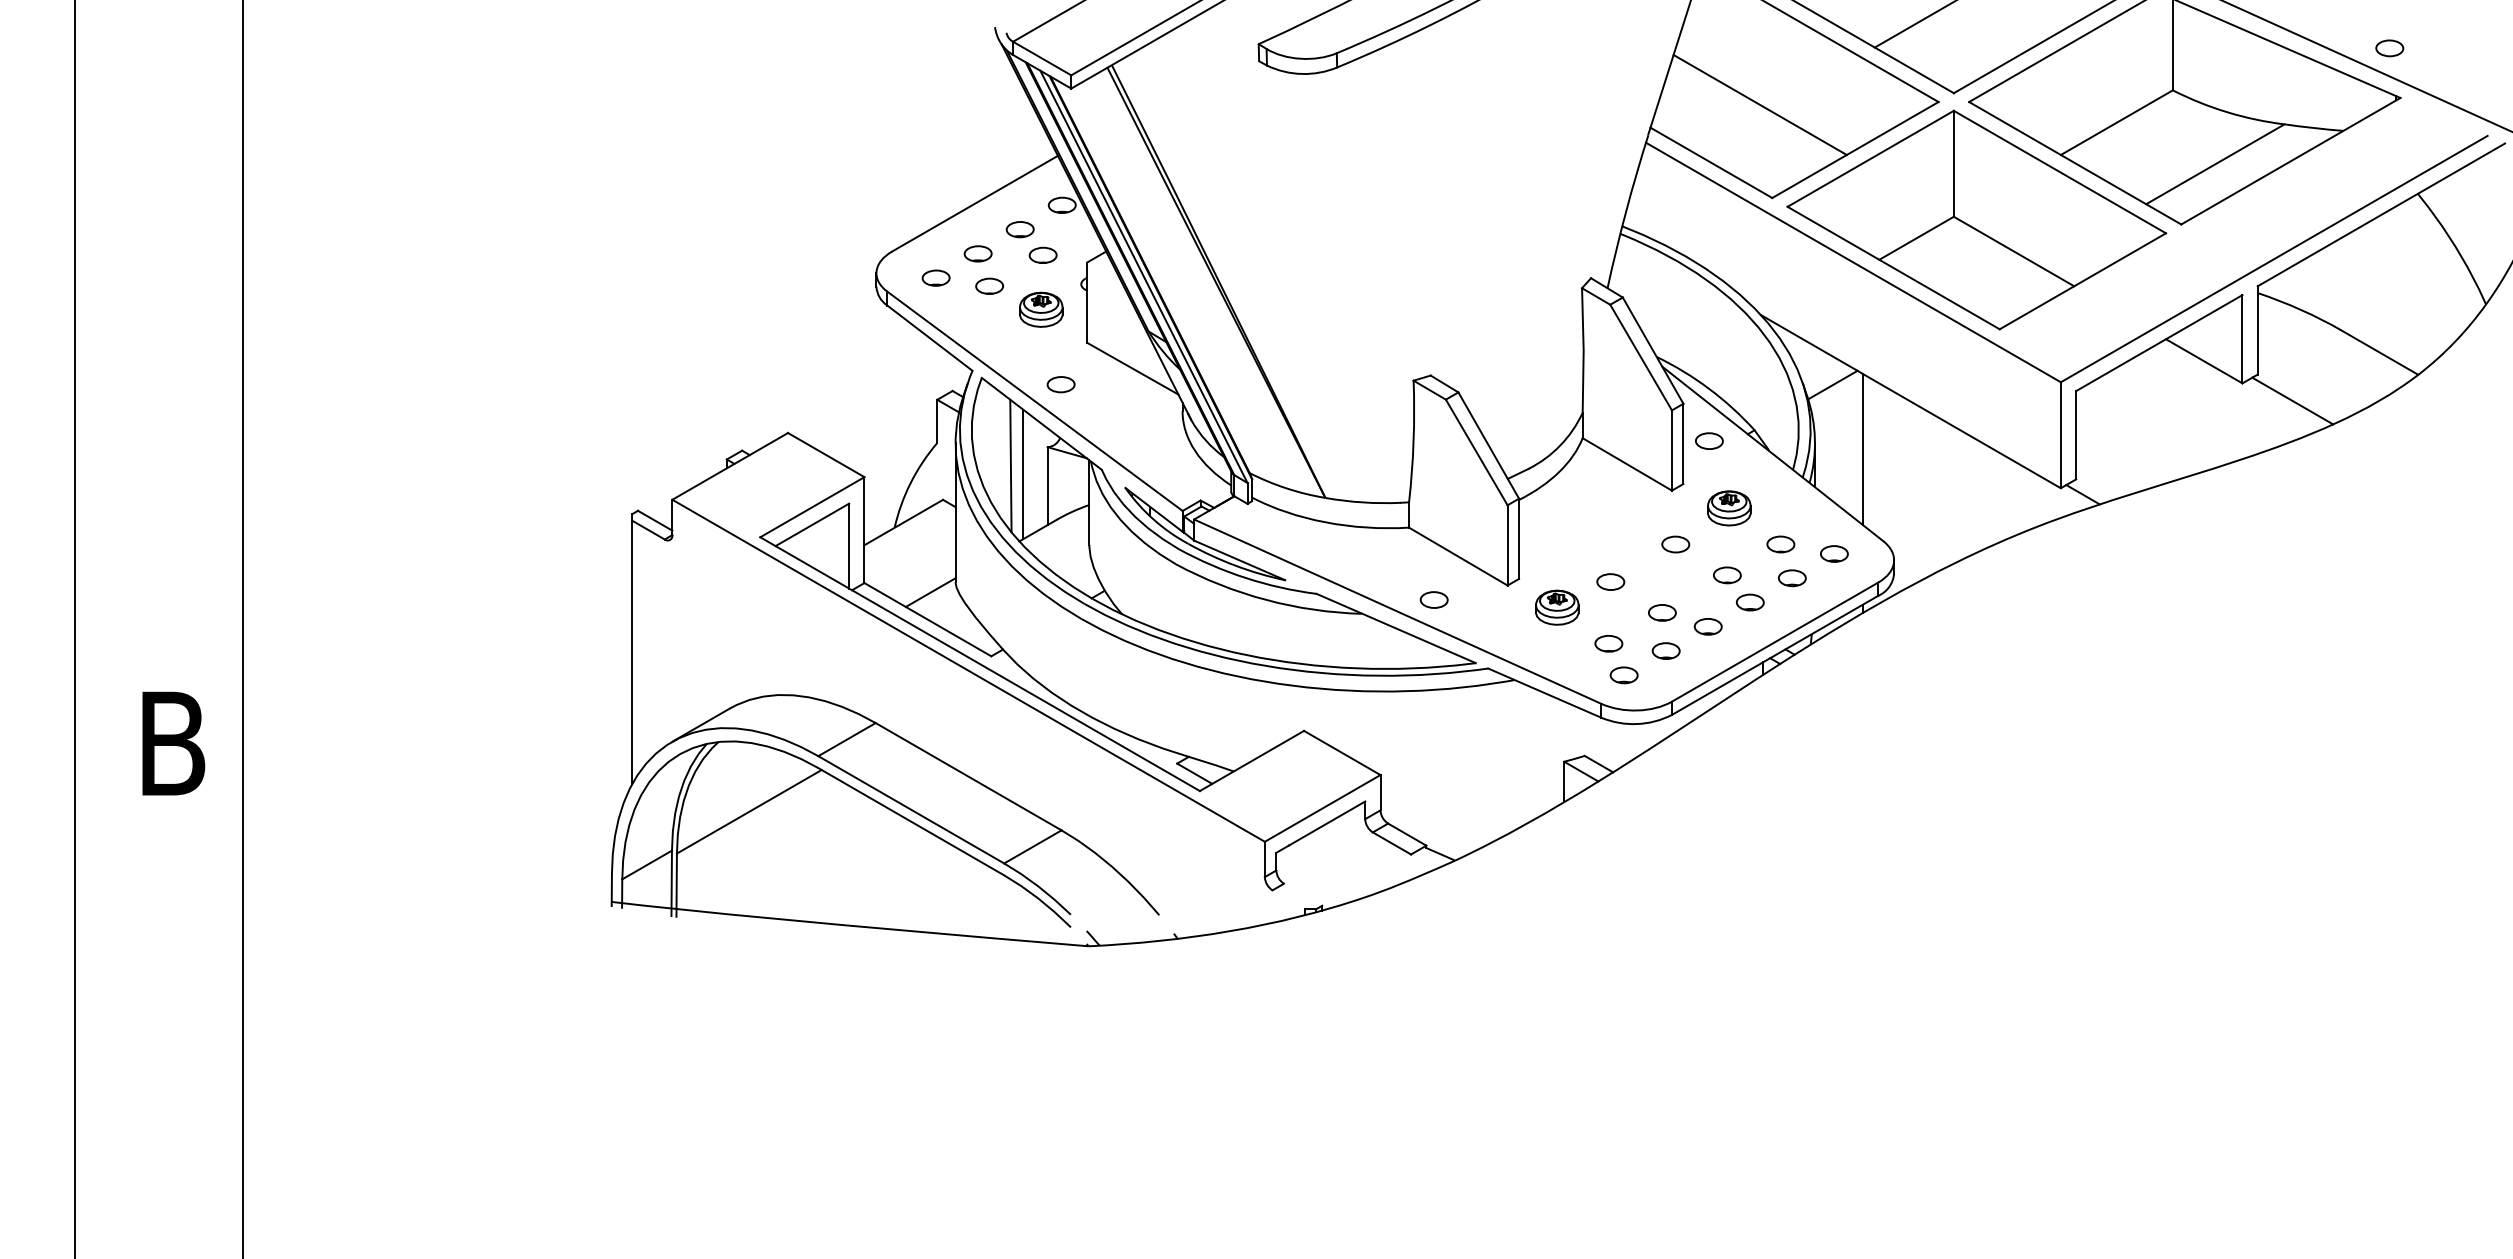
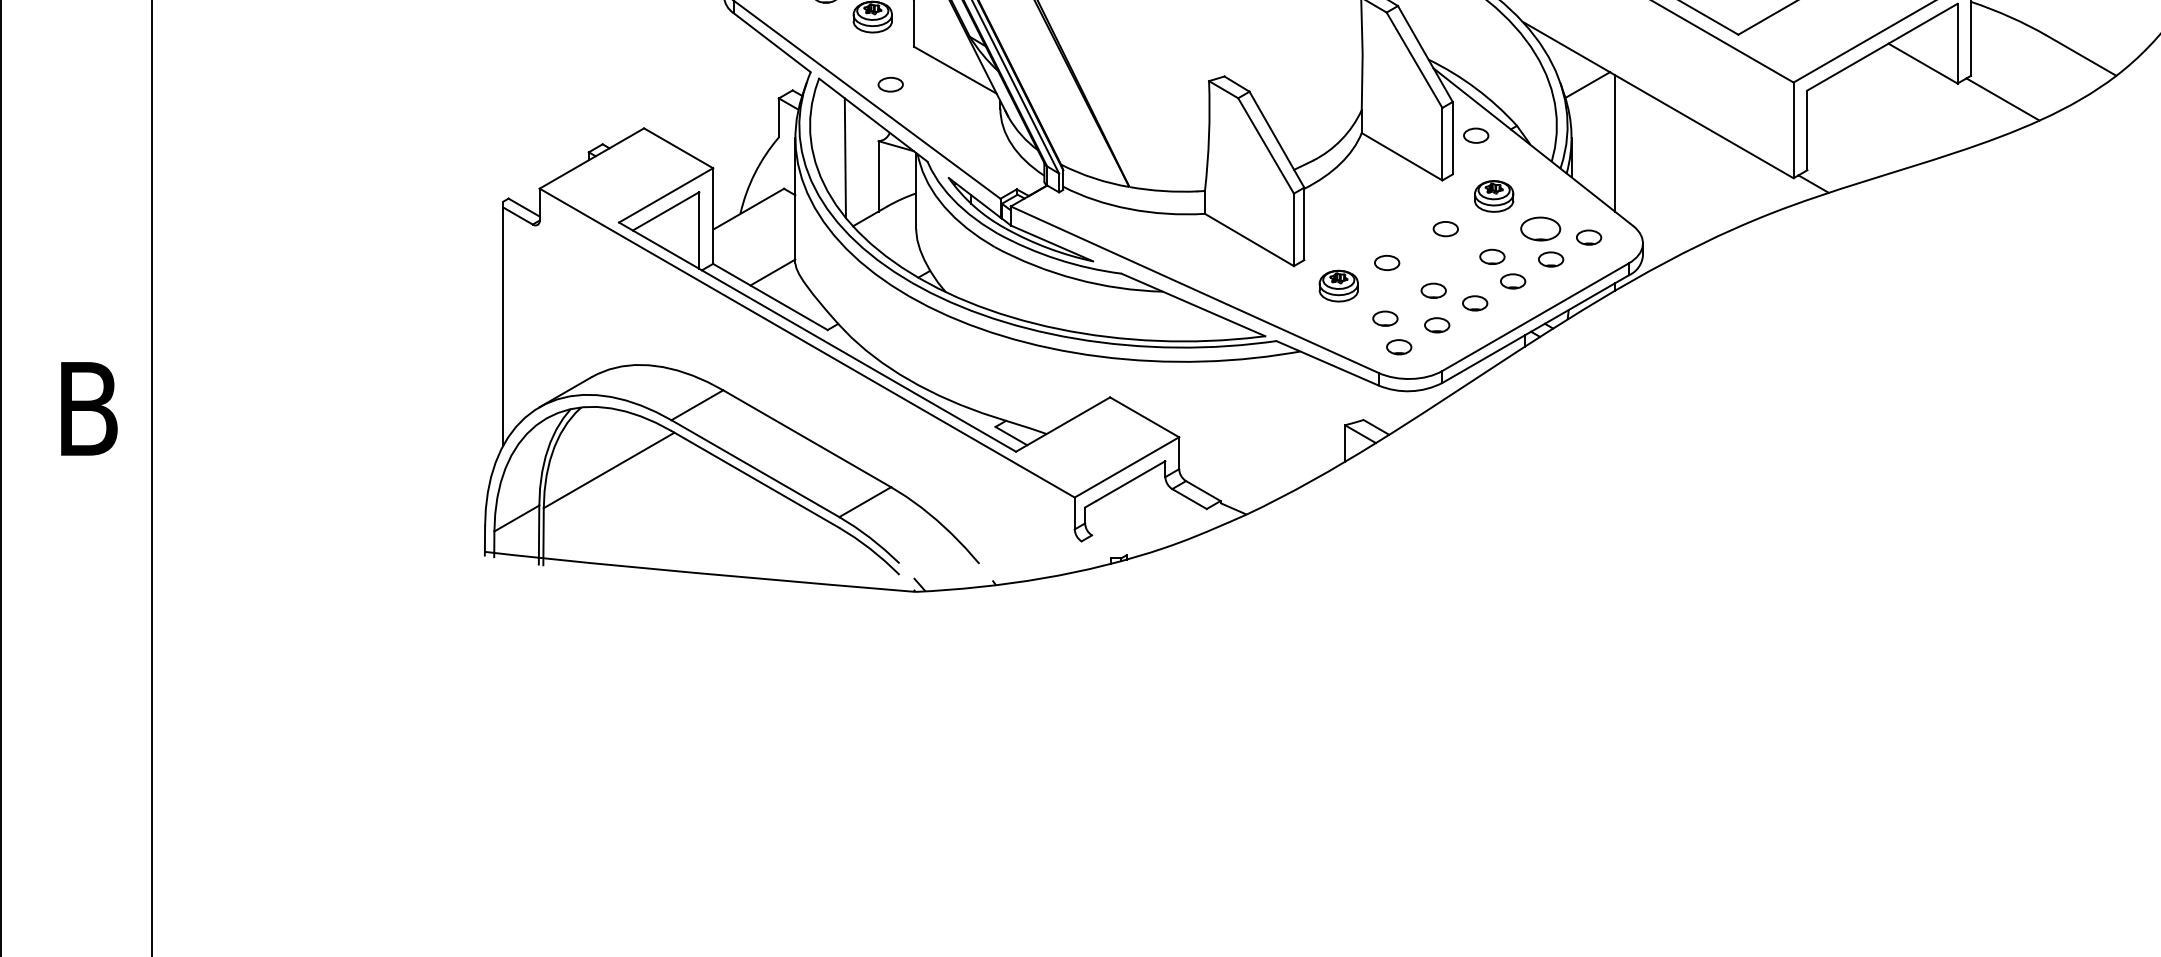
line: (1023, 474) -> (856, 165), removed
part: (1780, 544) -> (1540, 229), size x1.6
part: (1433, 599) -> (1227, 278), removed

